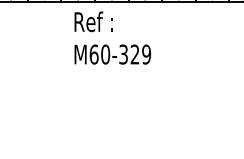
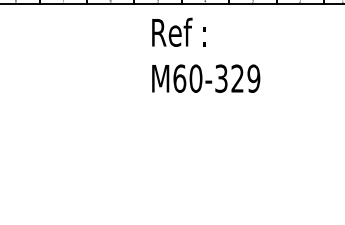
text: (112, 37) -> (205, 54), moved

